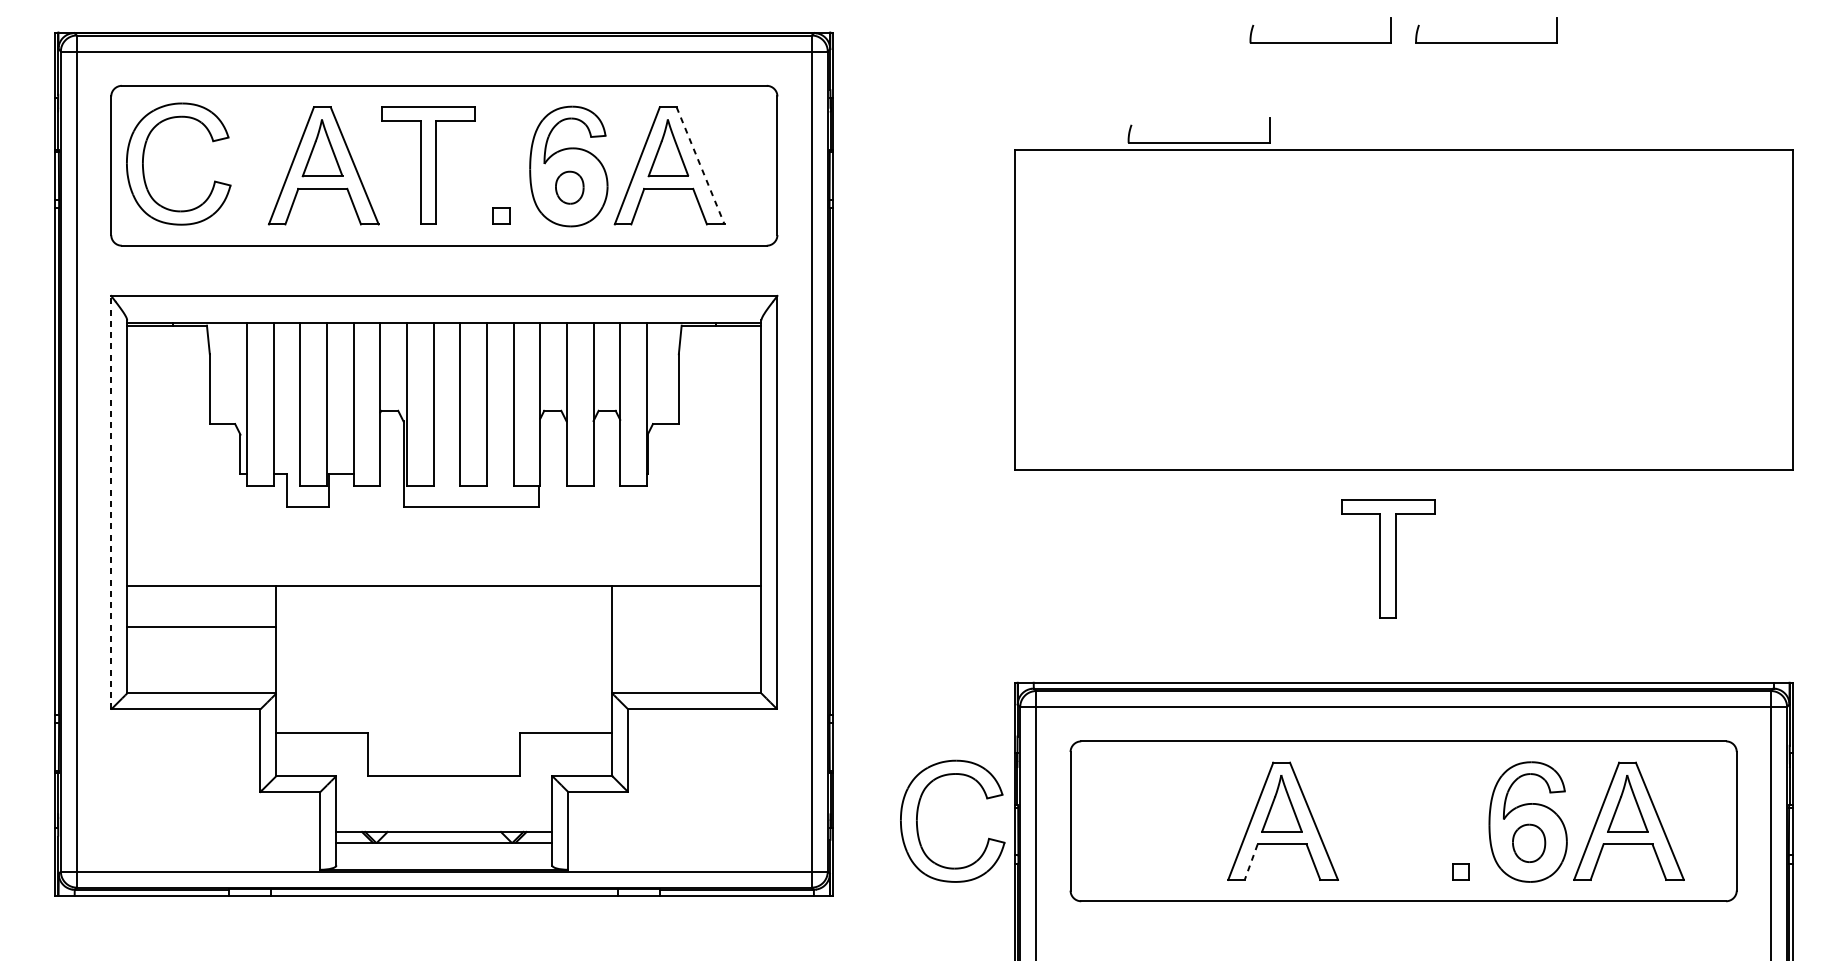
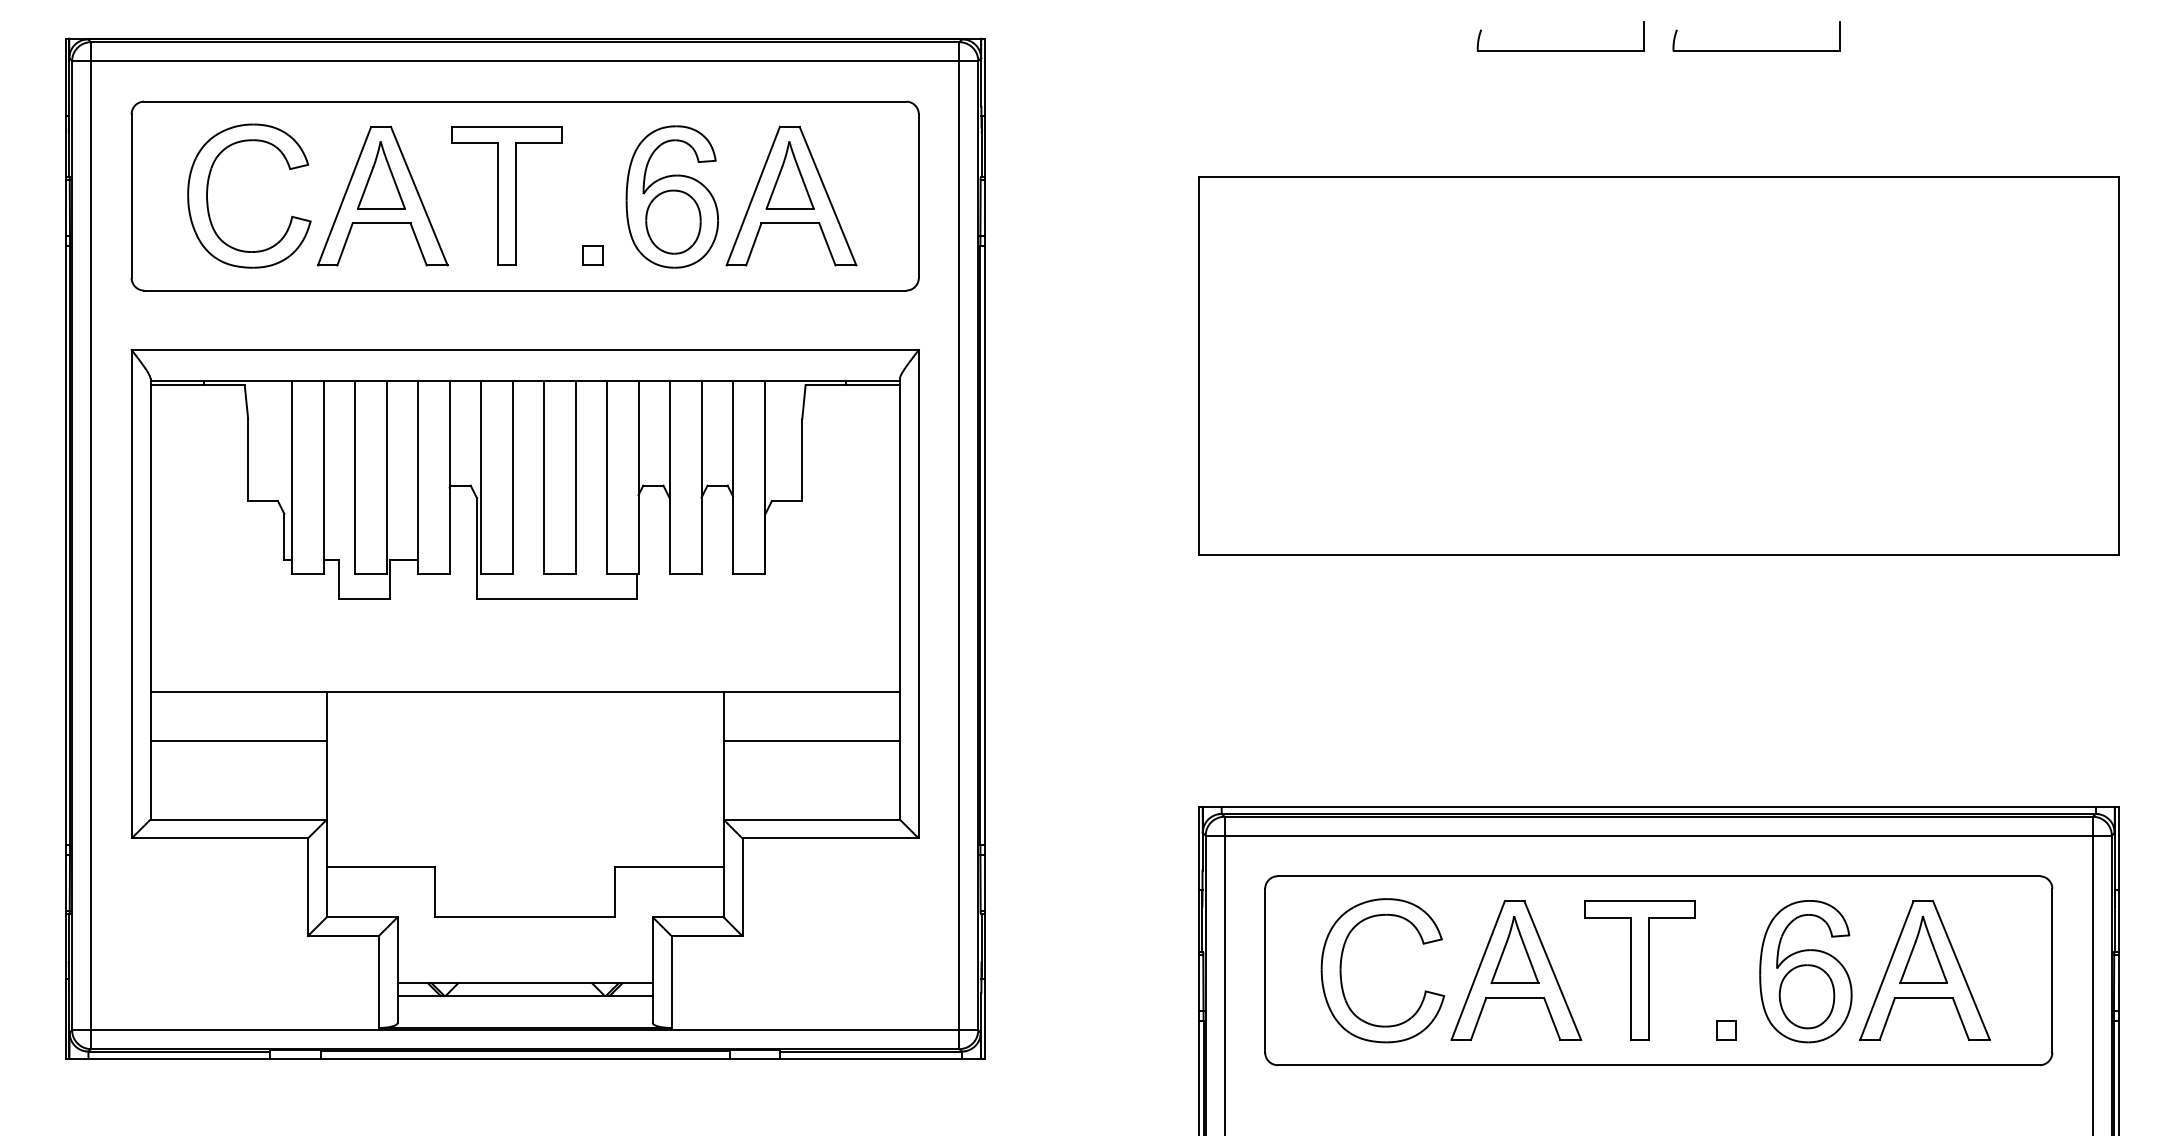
part: (1198, 142) -> (1416, 168), removed
part: (144, 159) -> (208, 190), moved
line: (700, 166) -> (828, 196), dashed -> solid
part: (569, 187) -> (673, 221), size x1.67
line: (111, 502) -> (131, 593), dashed -> solid
part: (1387, 558) -> (1639, 970), moved
line: (686, 626) -> (811, 740), added
part: (917, 821) -> (1341, 970), moved
part: (1528, 843) -> (1806, 996), size x1.43
line: (1251, 862) -> (1478, 1019), dashed -> solid

